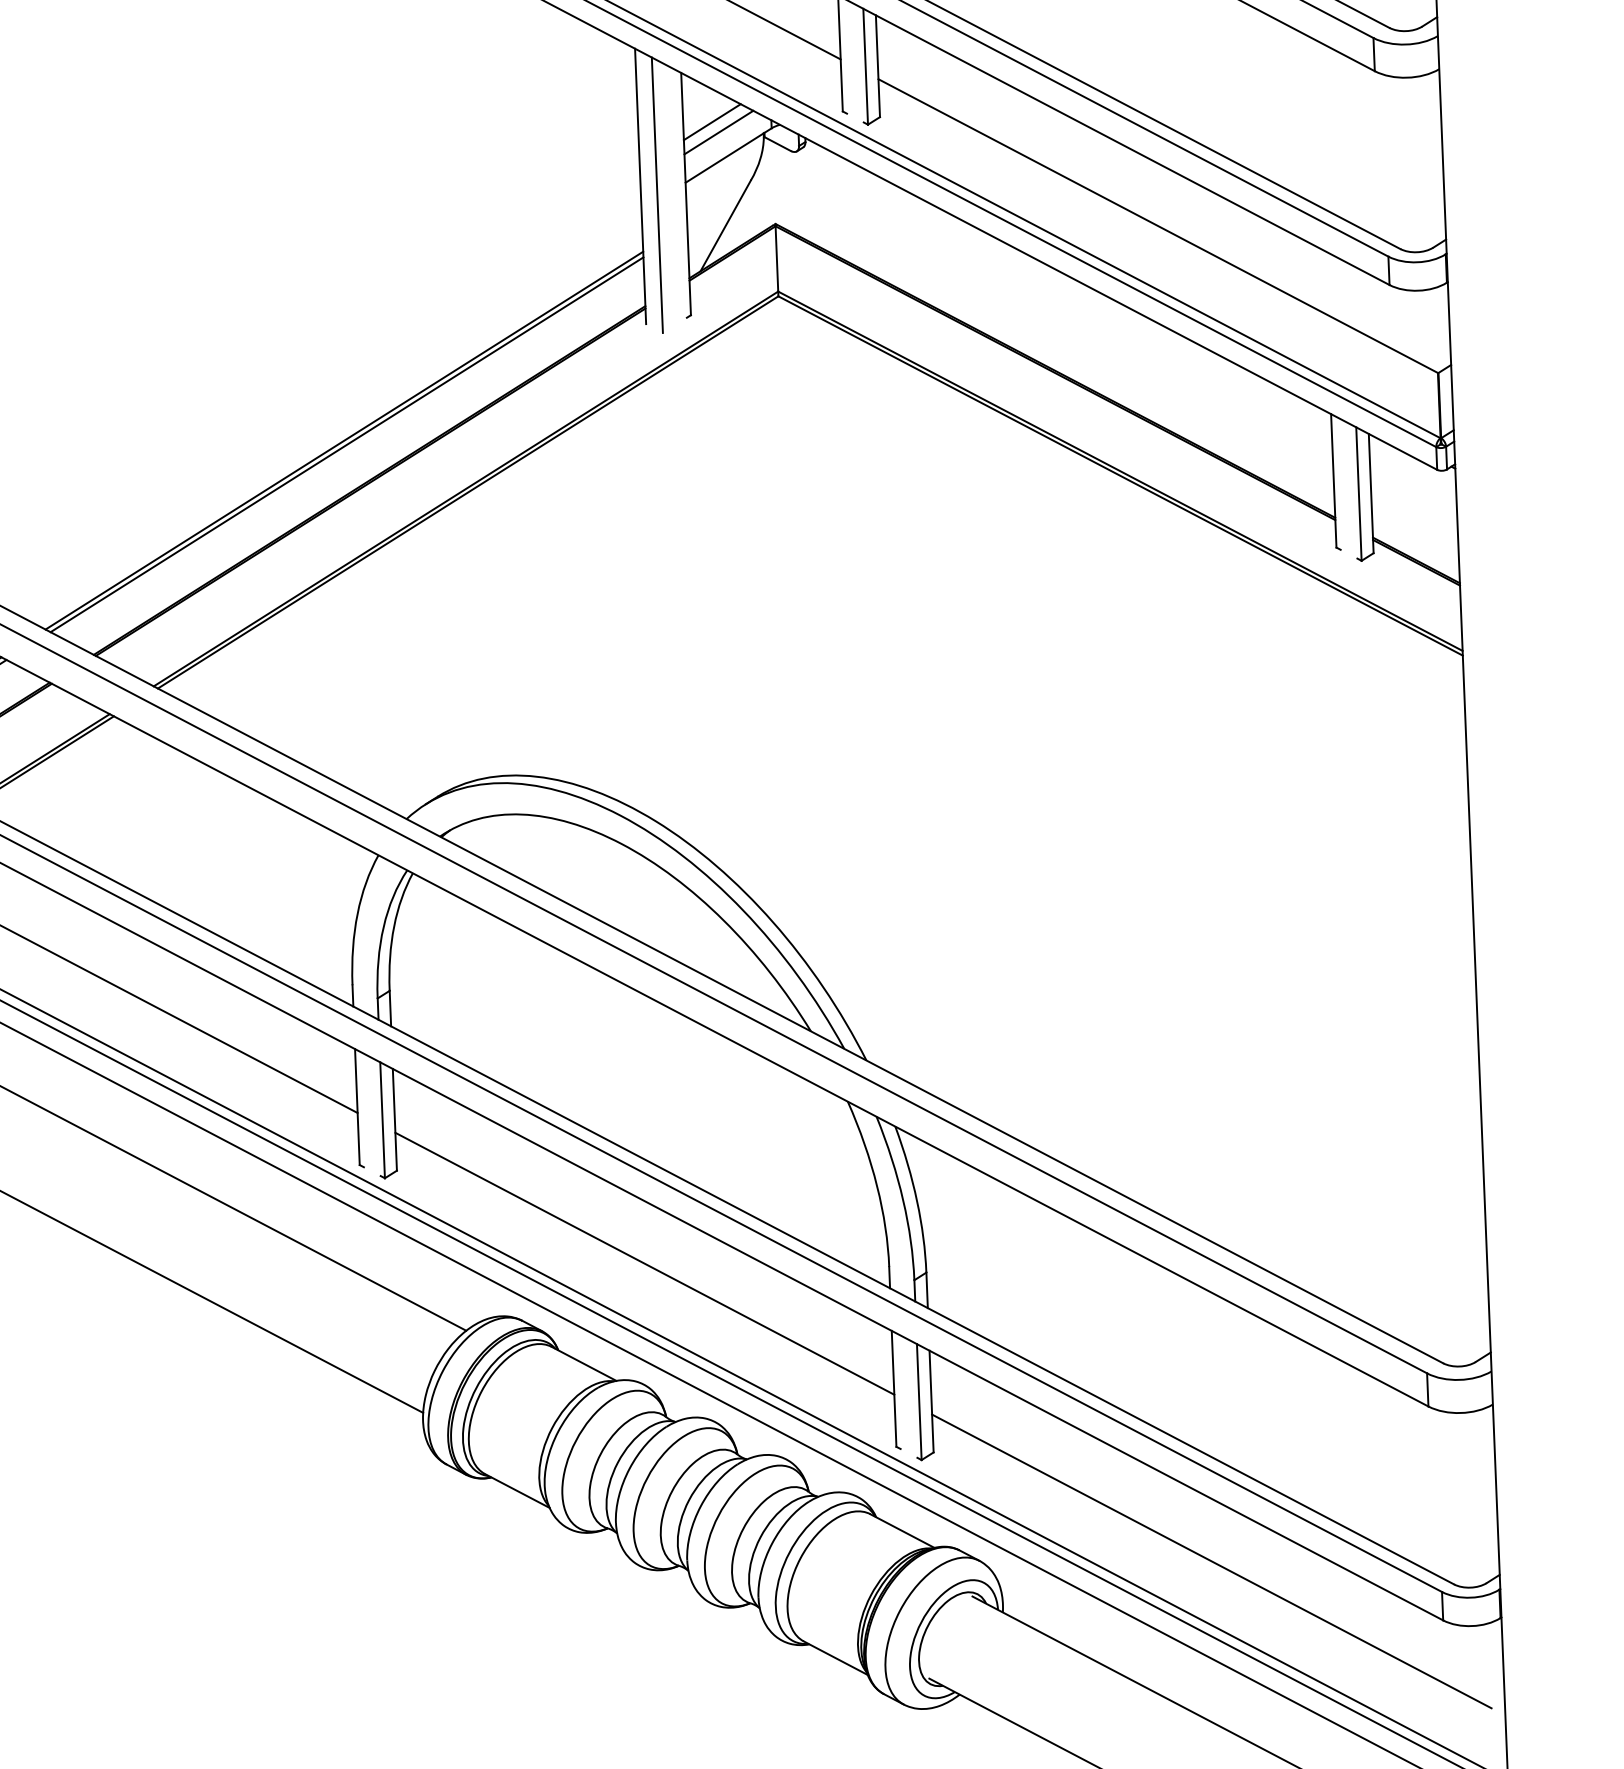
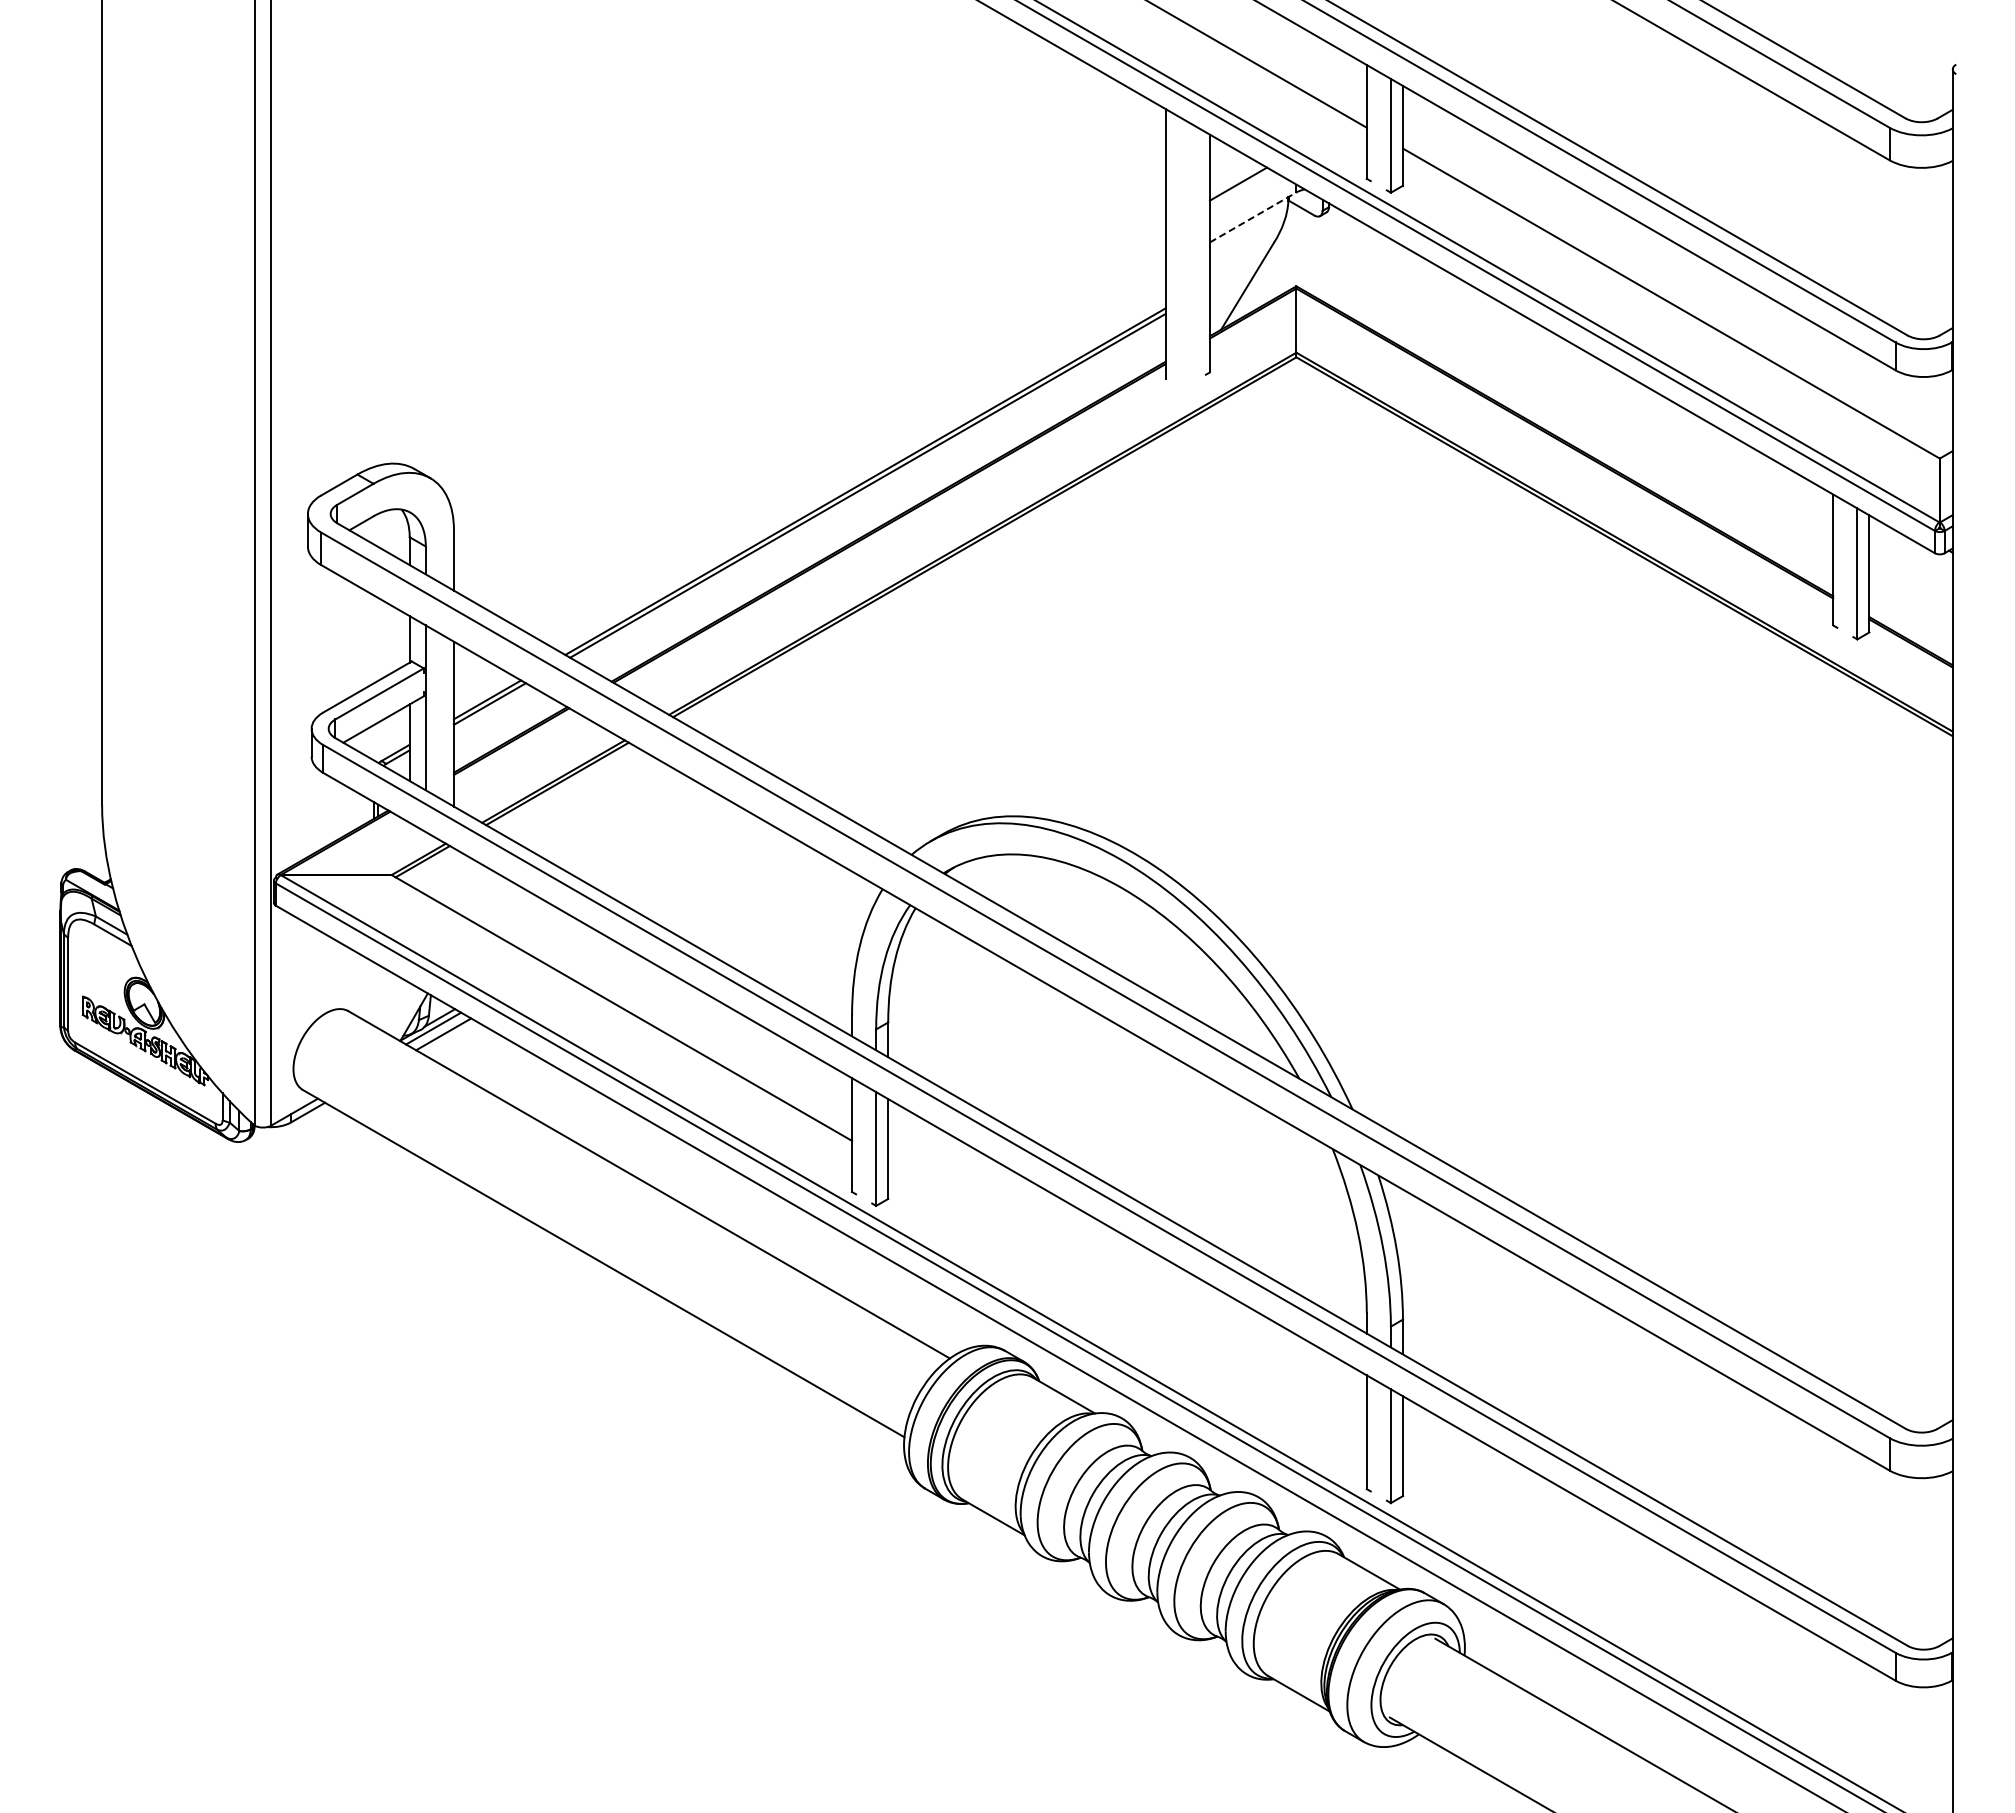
line: (718, 132) -> (1244, 194), removed
line: (728, 155) -> (1253, 217), solid -> dashed
line: (657, 195) -> (1181, 253), removed
line: (644, 1263) -> (1127, 1299), removed
line: (1211, 1561) -> (1670, 1613), removed

